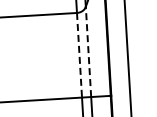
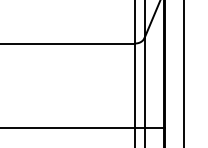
line: (88, 51) -> (144, 82), dashed -> solid
line: (79, 55) -> (135, 86), dashed -> solid

